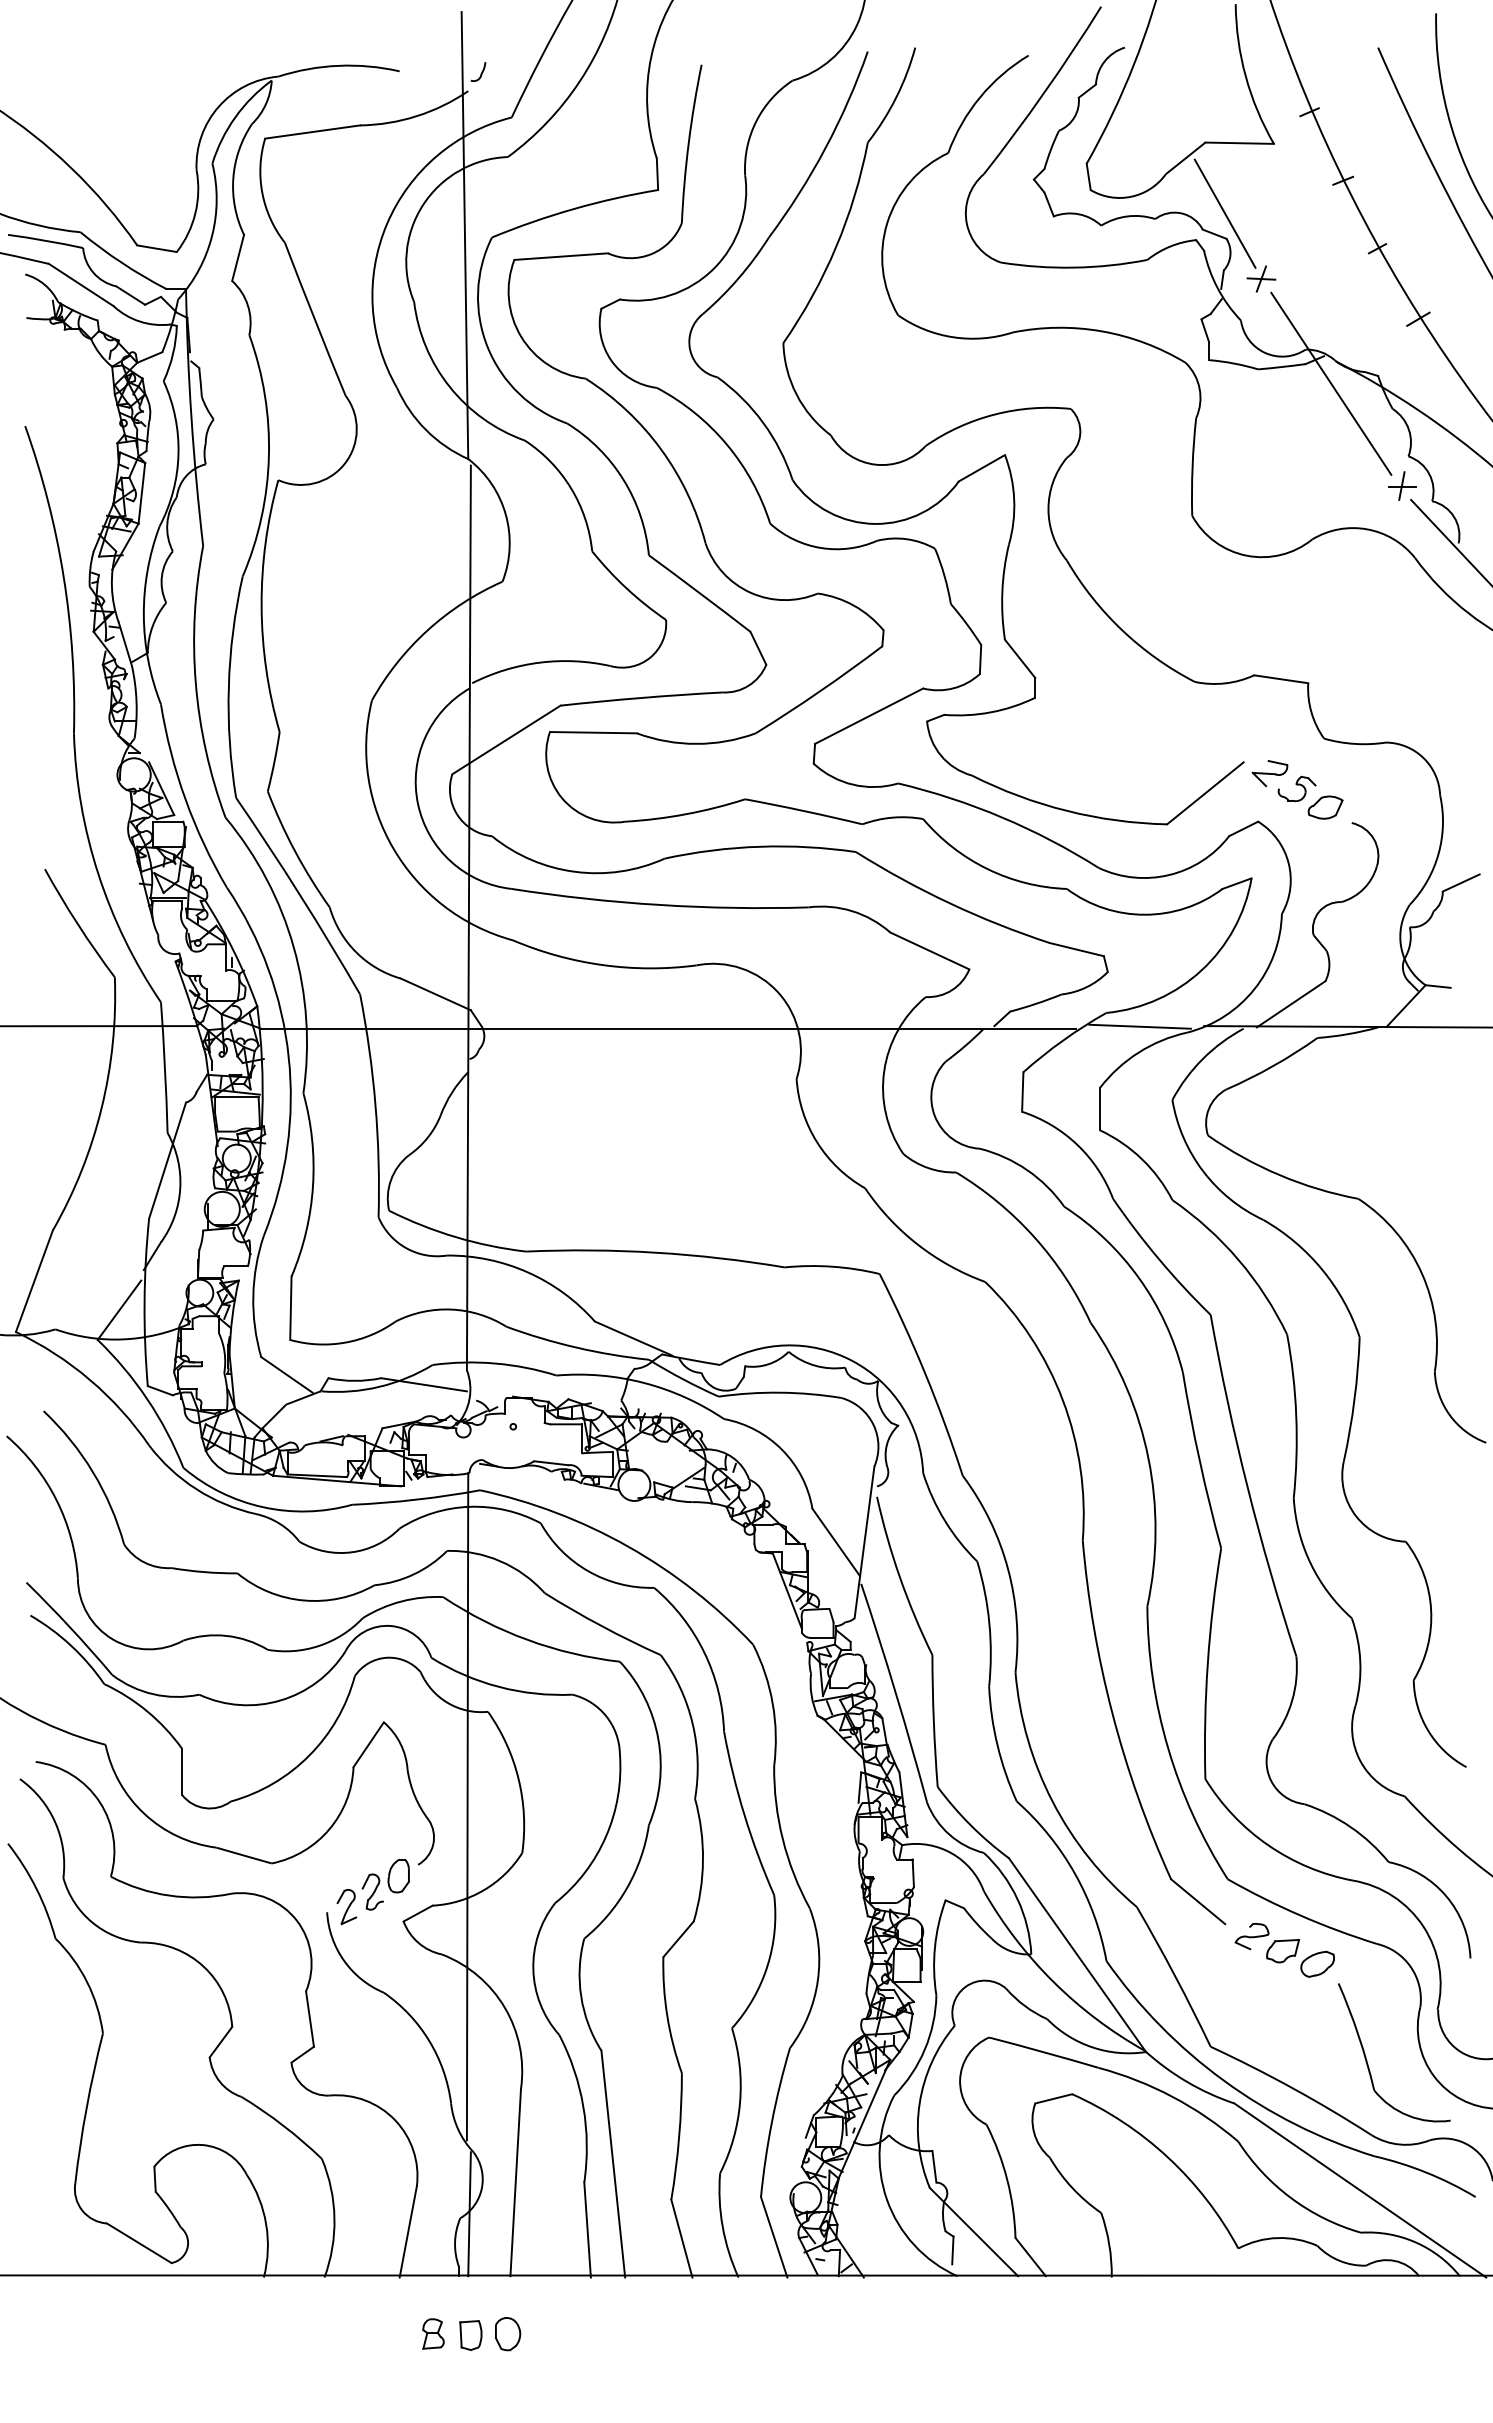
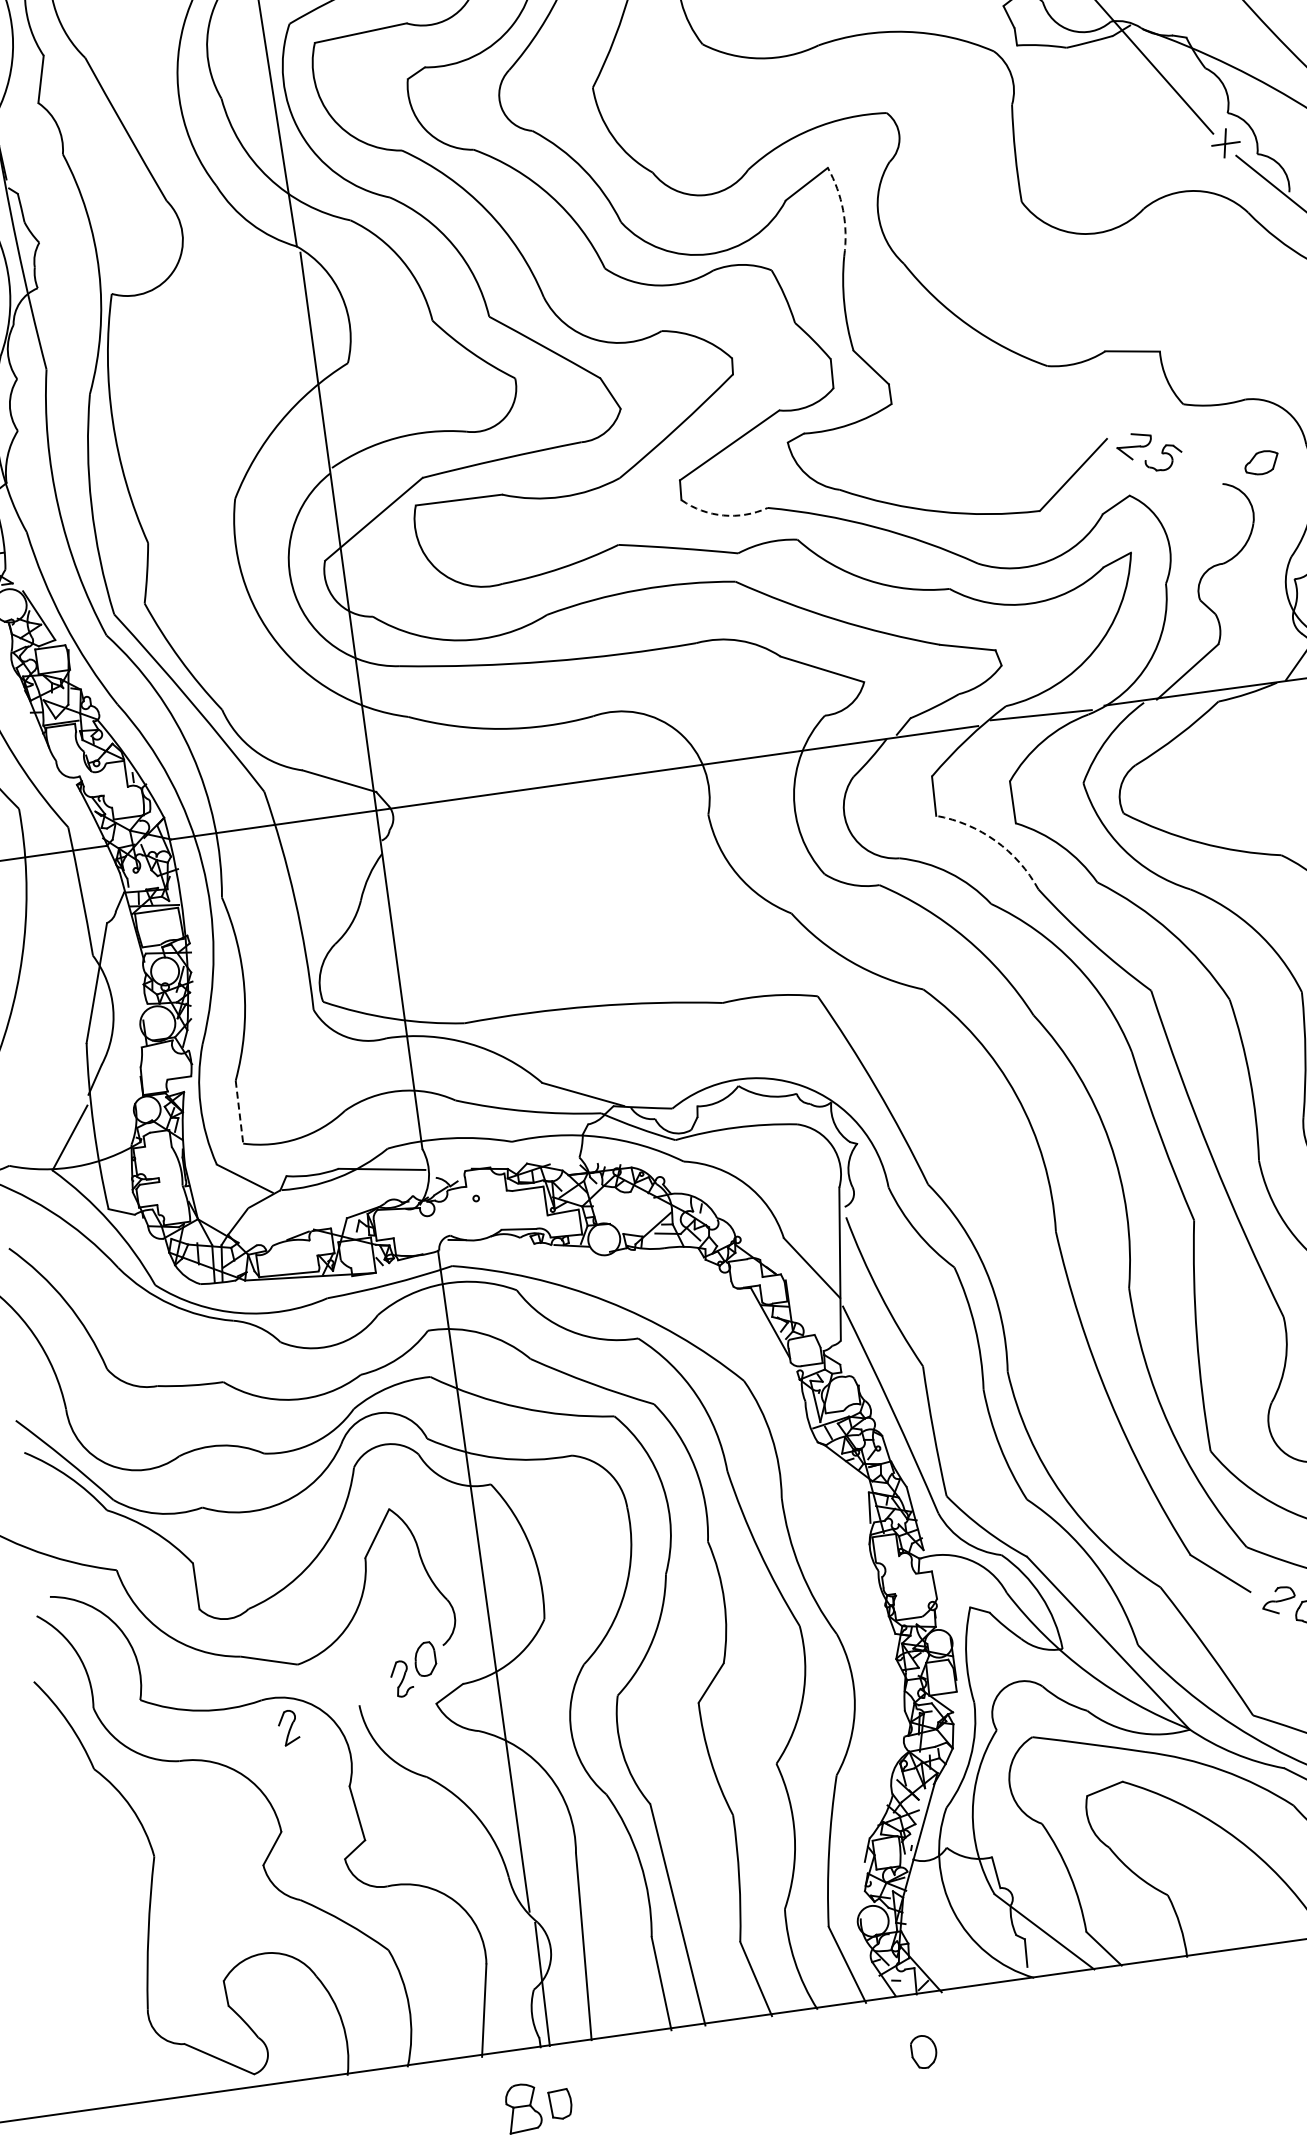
arc: (1014, 499) -> (843, 210), solid -> dashed
arc: (853, 784) -> (723, 515), solid -> dashed
part: (1325, 807) -> (1261, 462), moved
arc: (1077, 1144) -> (995, 840), solid -> dashed
line: (290, 1308) -> (239, 1112), solid -> dashed
part: (346, 1907) -> (288, 1728), moved
part: (433, 2333) -> (523, 2107), size x1.6
part: (508, 2334) -> (924, 2052), moved

